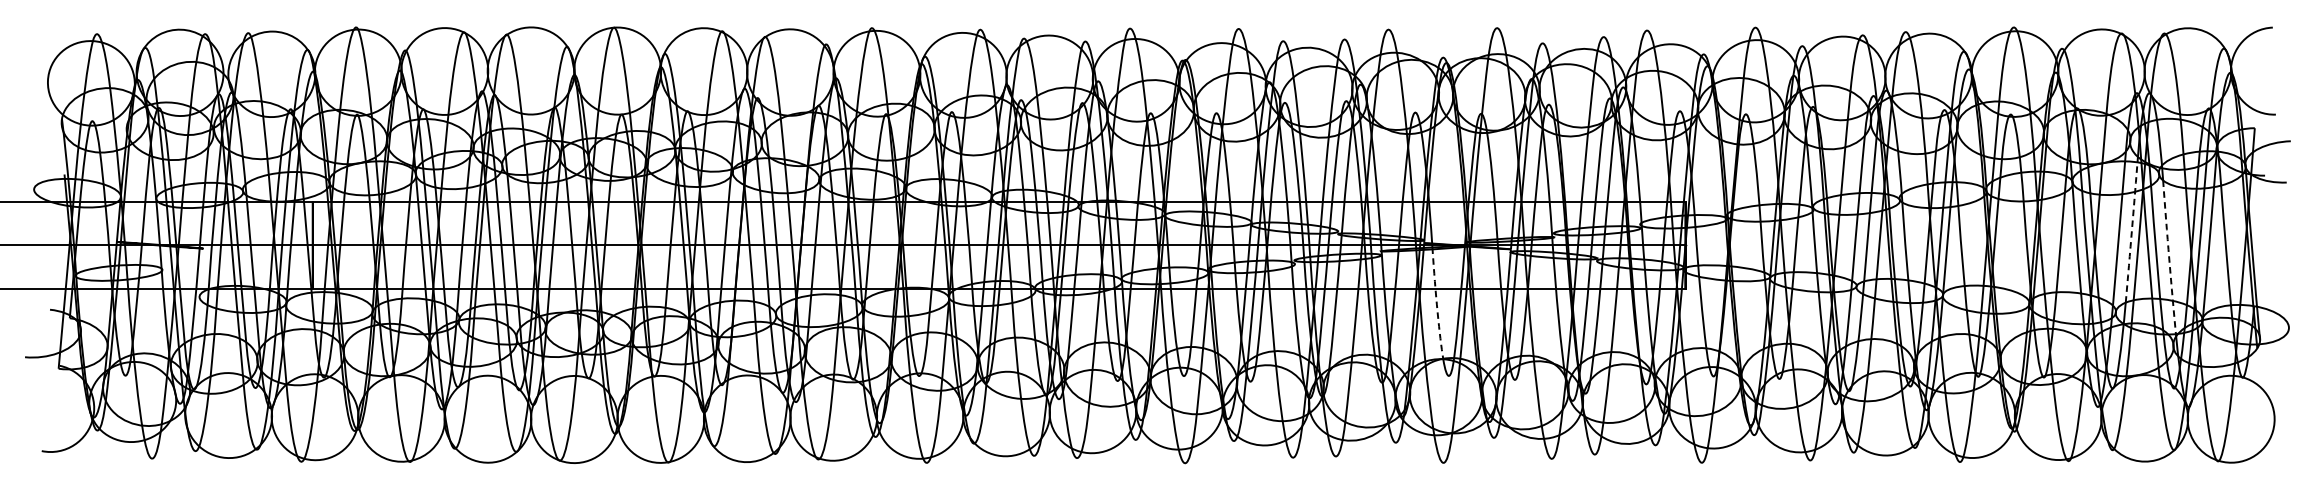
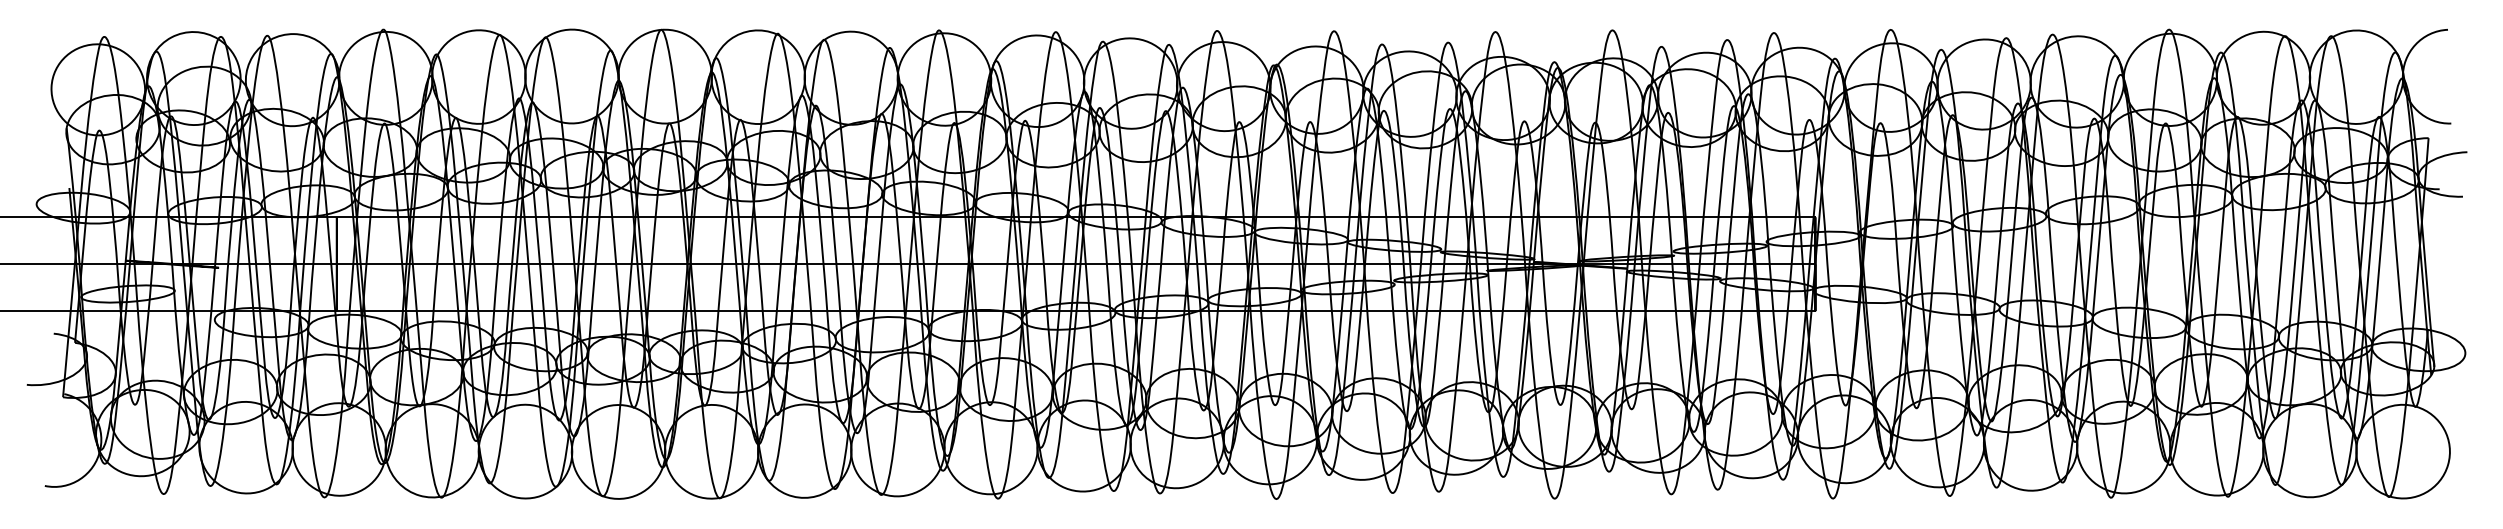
arc: (2132, 227) -> (2296, 245), dashed -> solid
arc: (2169, 260) -> (2336, 280), dashed -> solid
arc: (1436, 305) -> (1547, 329), dashed -> solid

